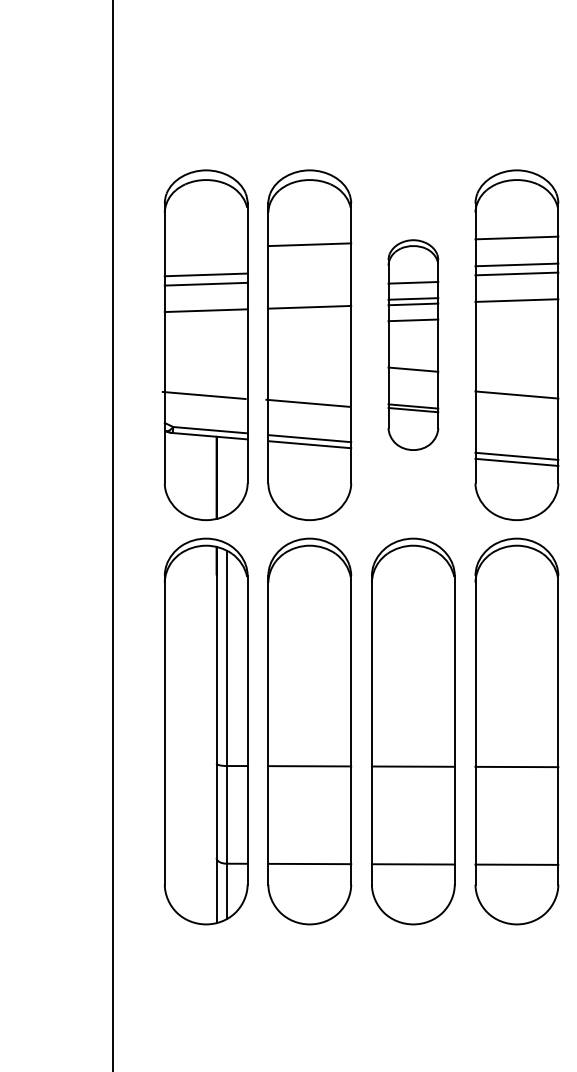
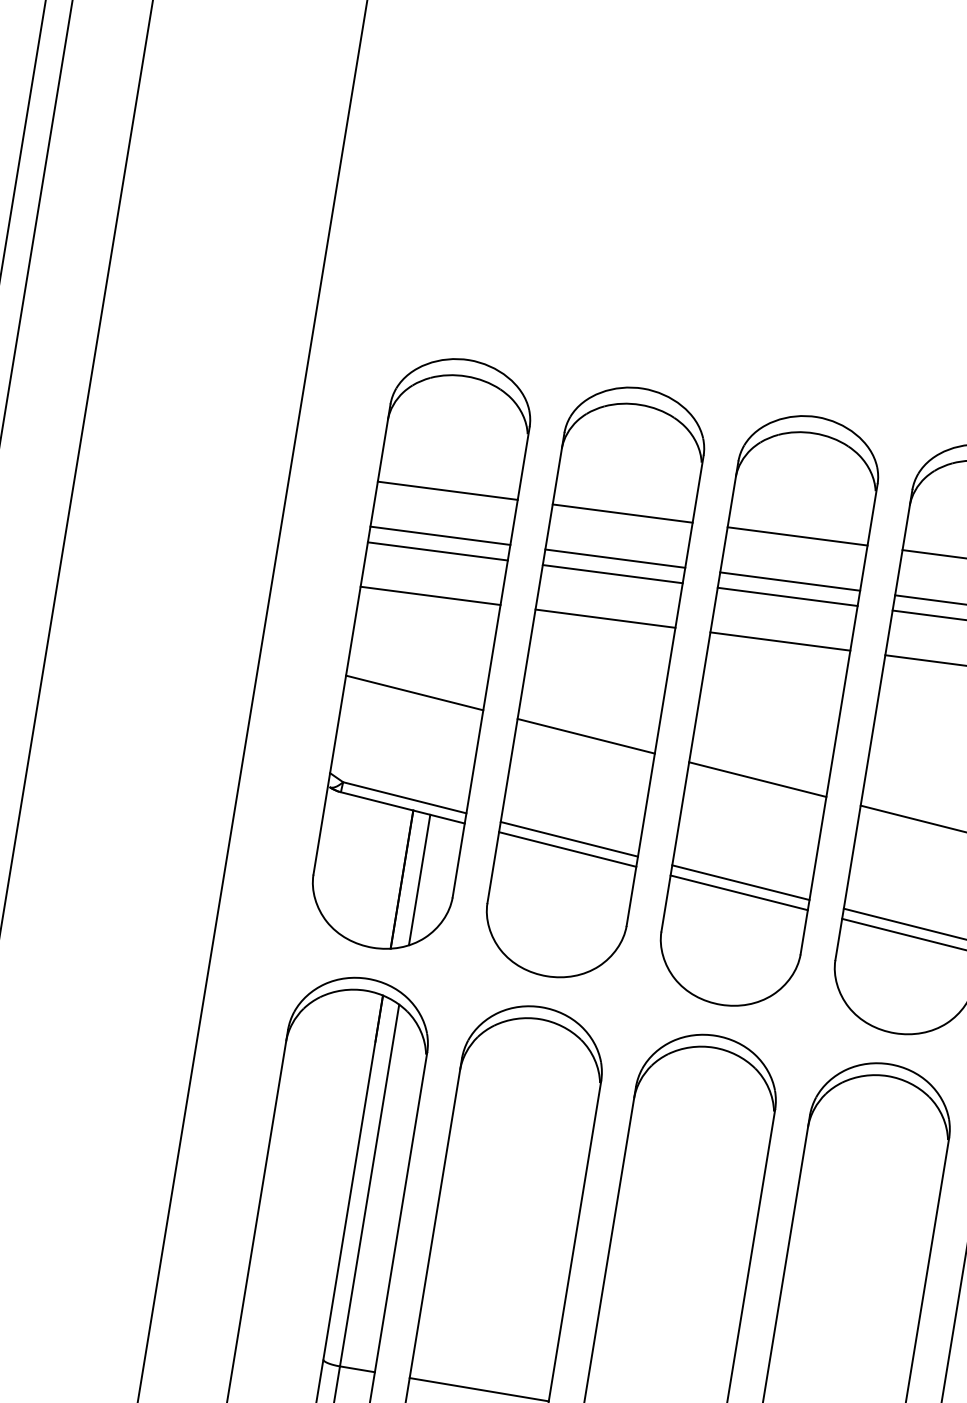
line: (205, 247) -> (446, 489), added
line: (309, 271) -> (614, 558), added
line: (309, 280) -> (612, 573), added
part: (413, 344) -> (769, 709), size x1.67
line: (203, 395) -> (413, 692), moved
line: (307, 402) -> (585, 734), moved
line: (226, 476) -> (419, 879), added

